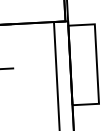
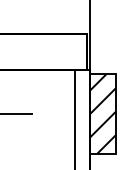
hatch: (83, 64) -> (102, 113), added

